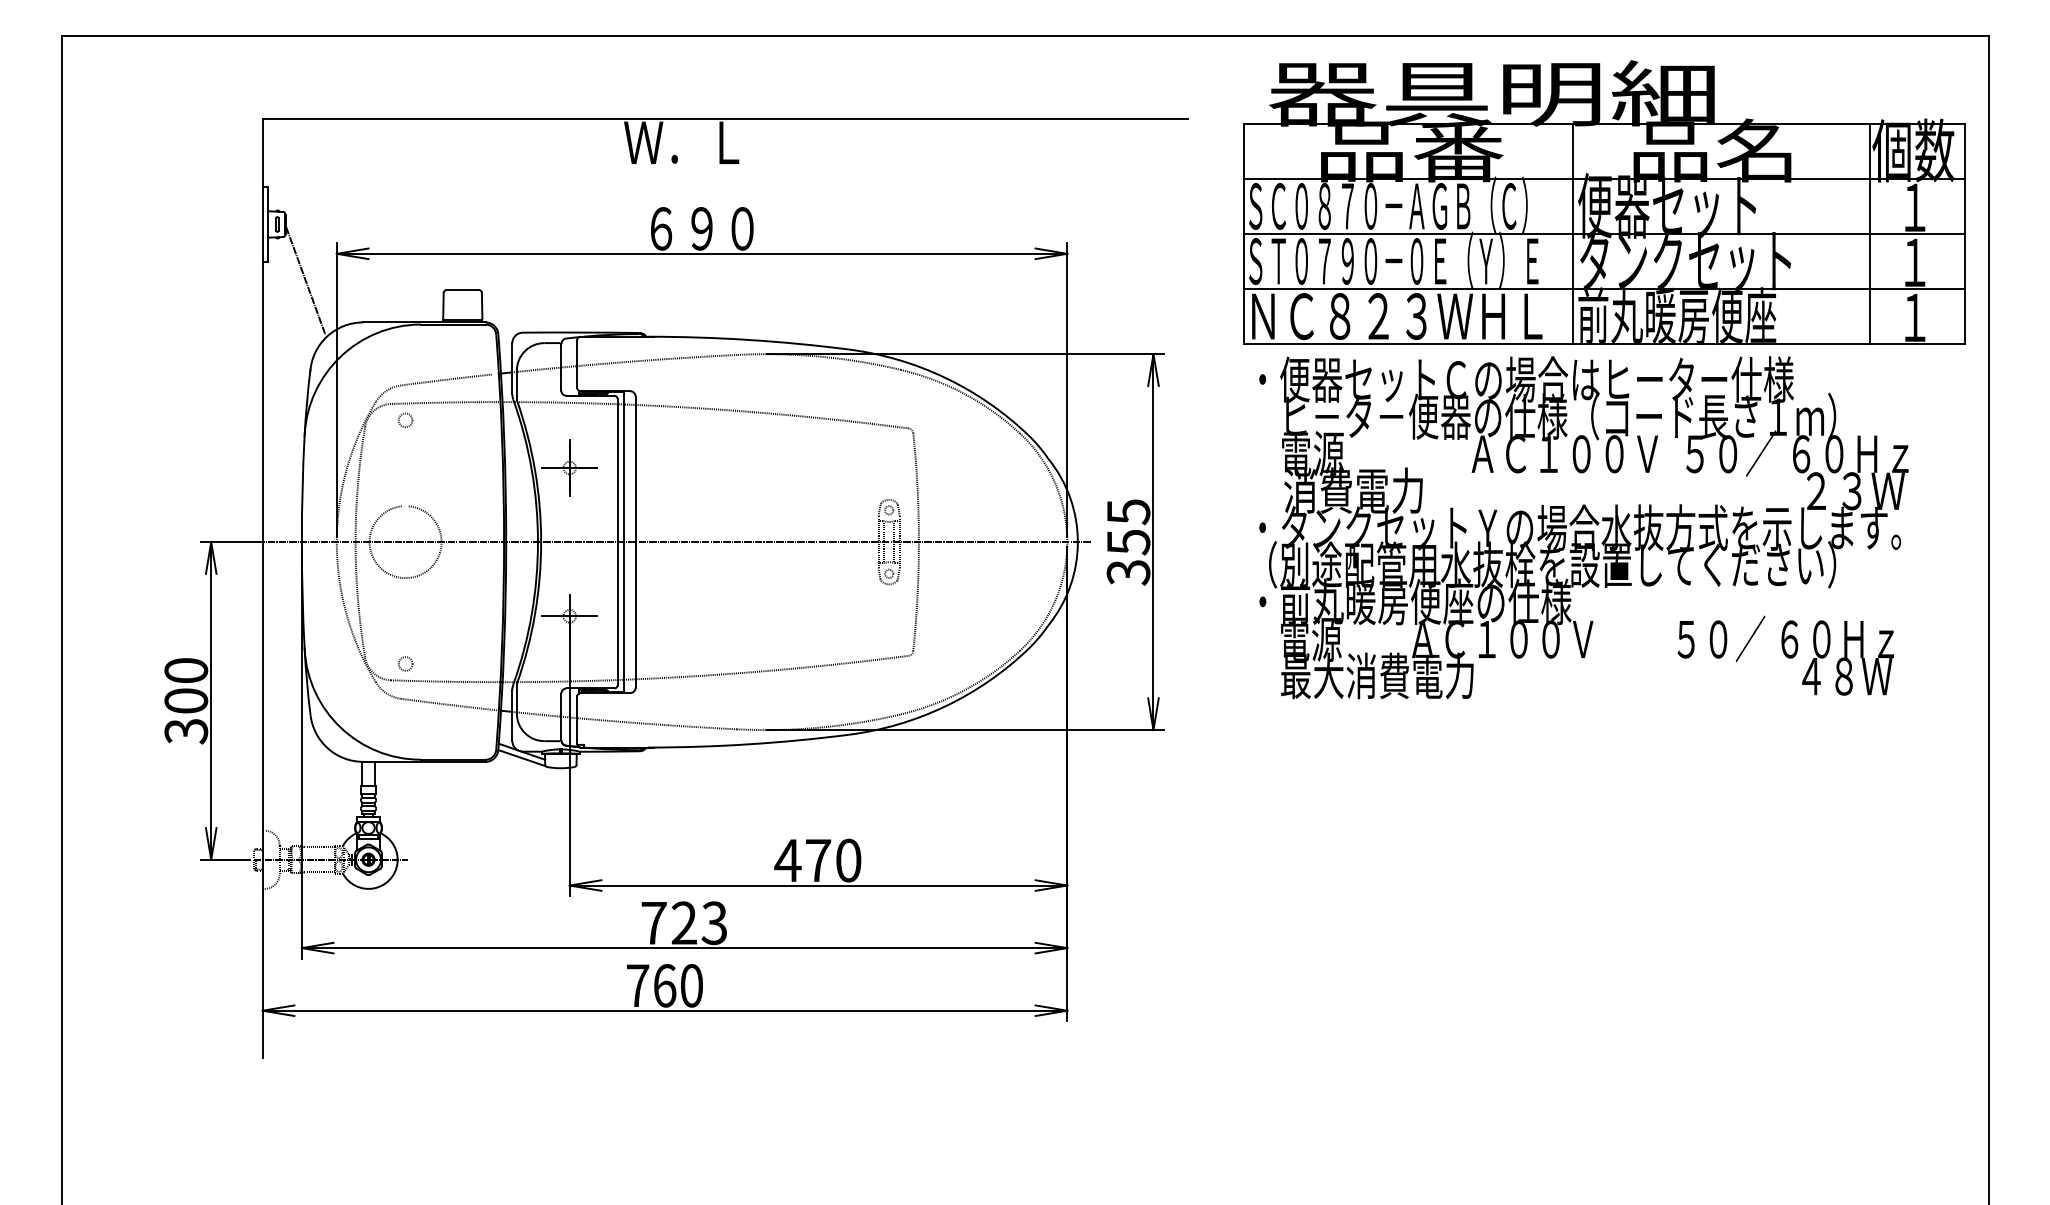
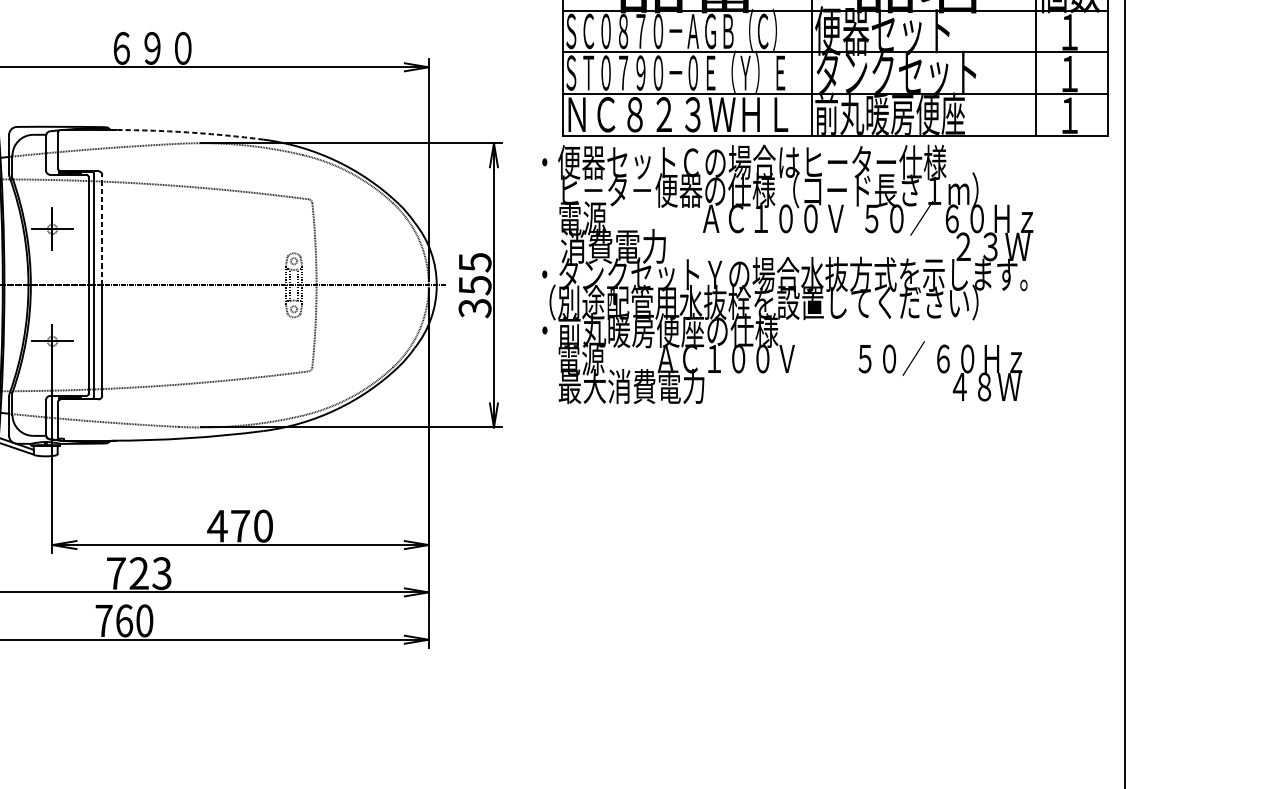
arc: (748, 339) -> (187, 132), solid -> dashed
line: (635, 469) -> (102, 230), solid -> dashed
text: (1583, 527) -> (787, 274), moved

